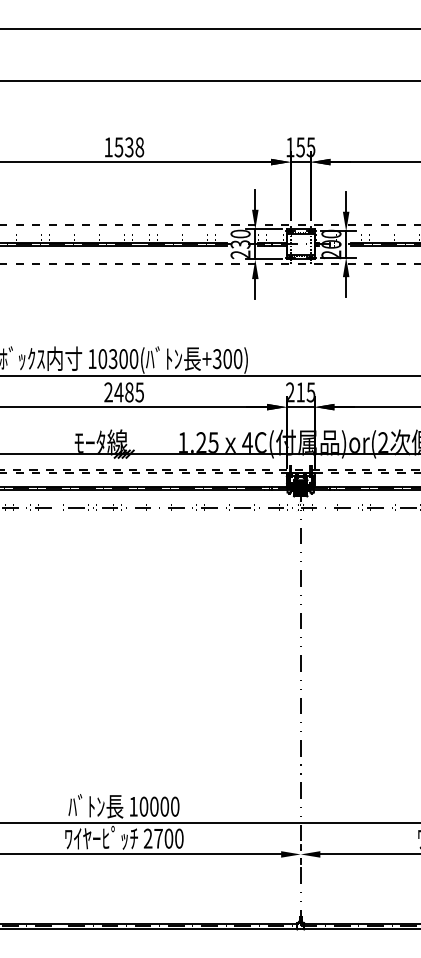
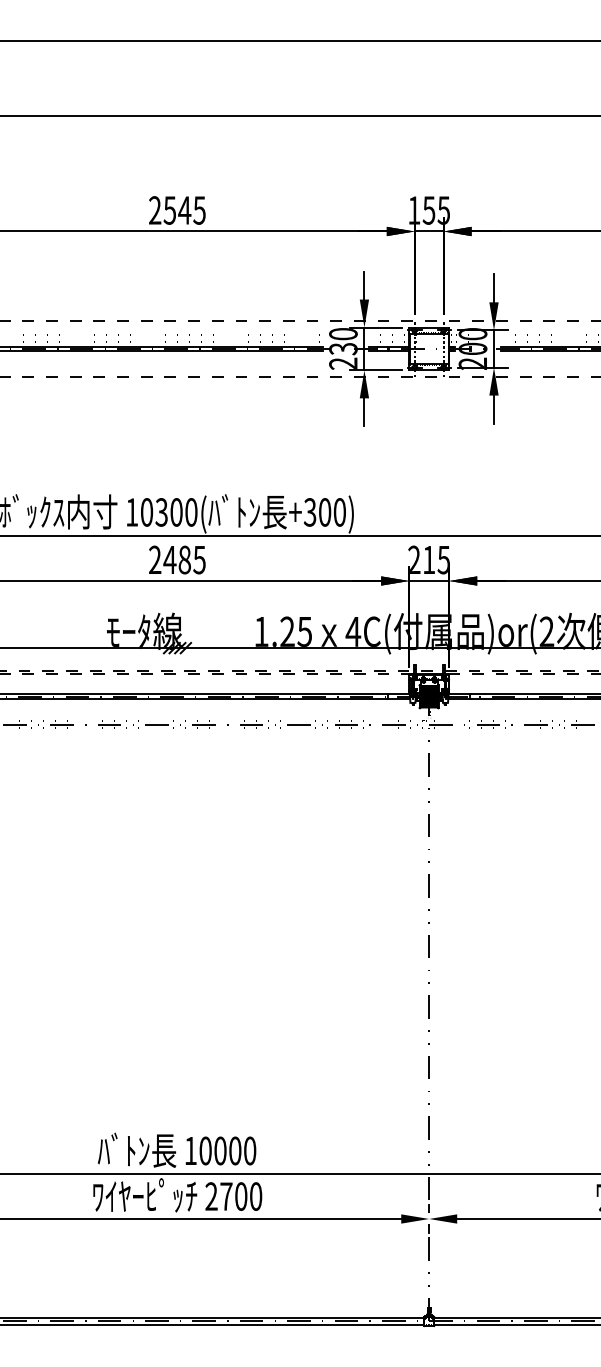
text: (124, 147) -> (177, 210), 1538 -> 2545

